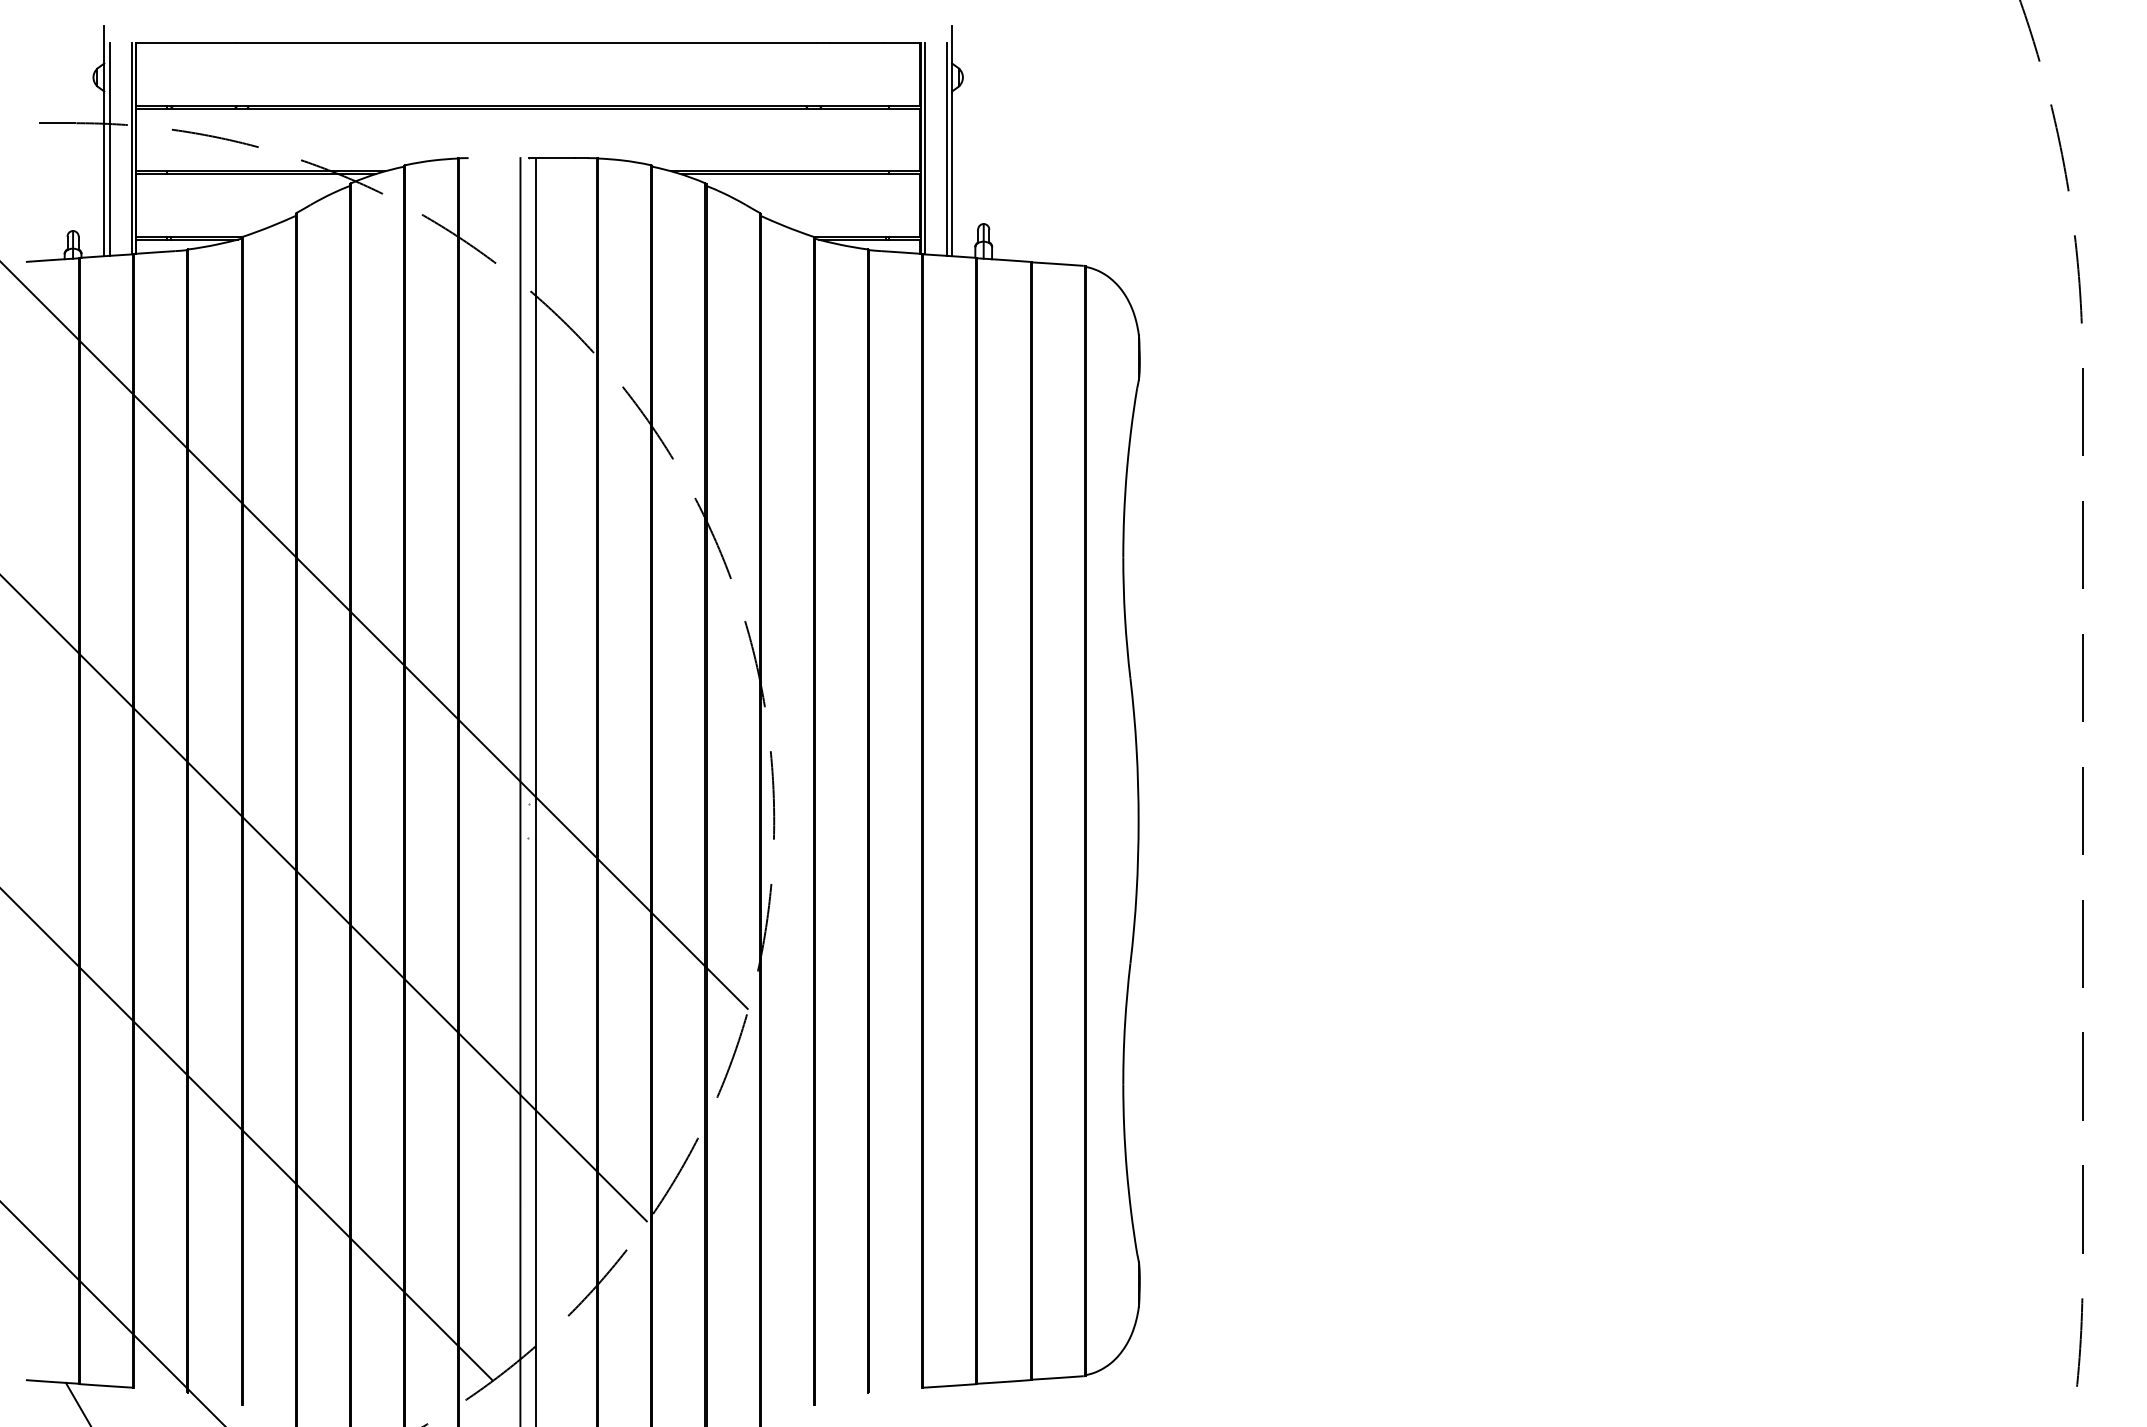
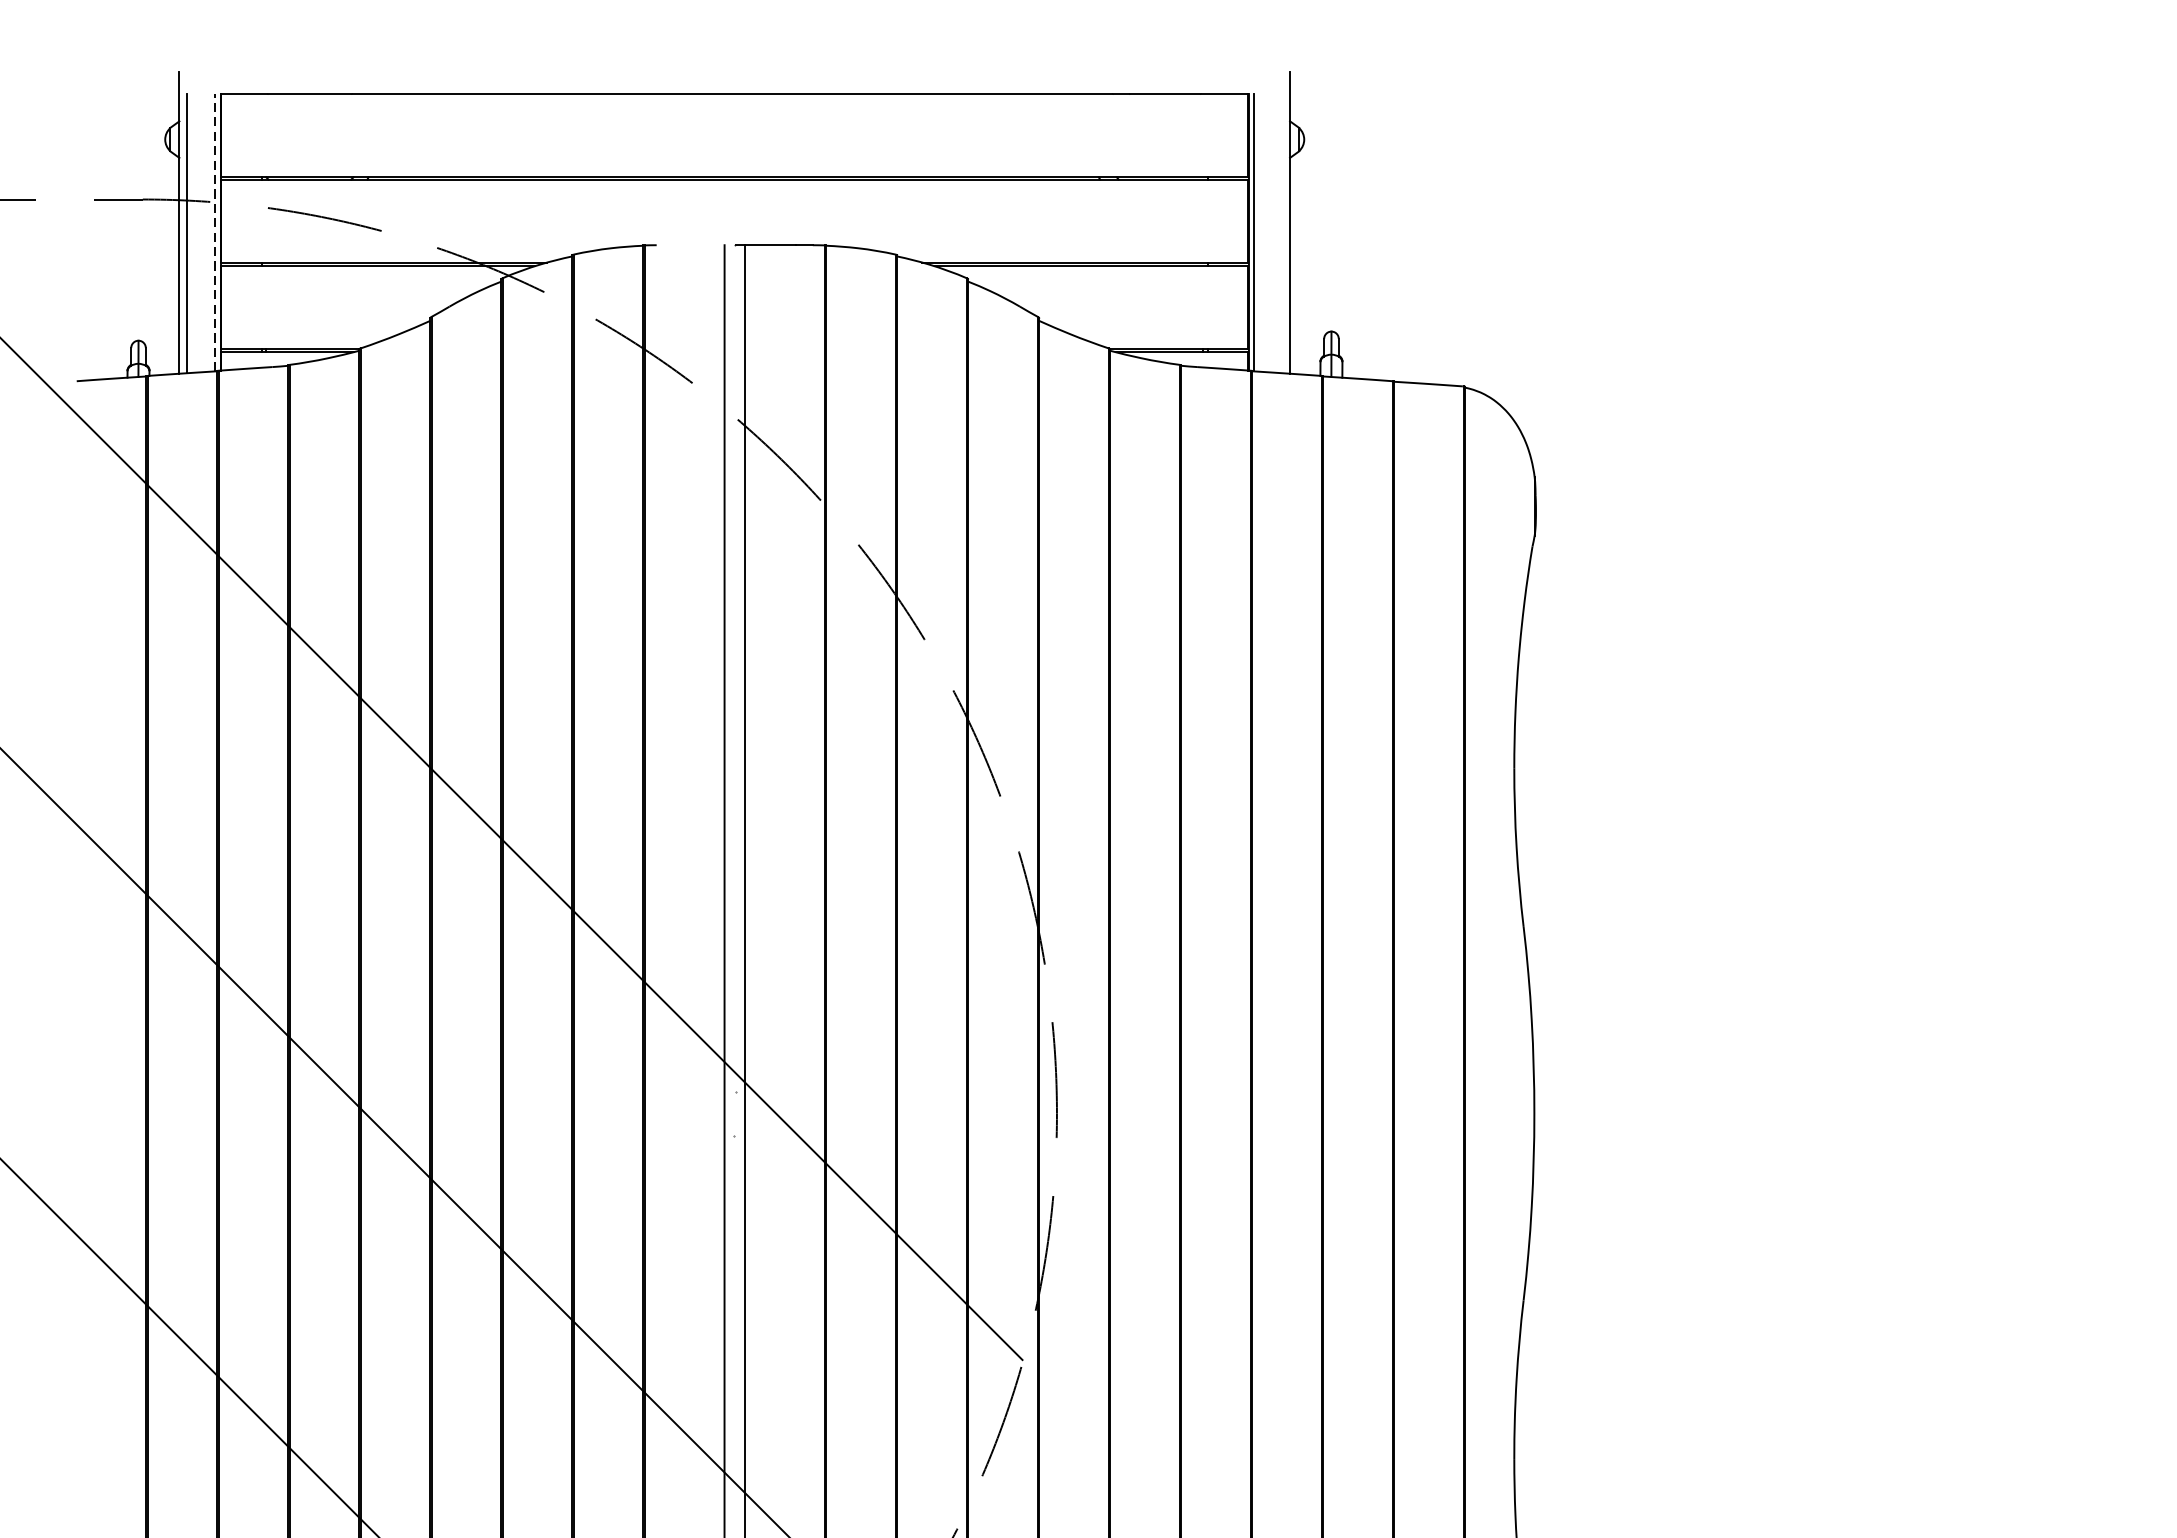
line: (131, 148) -> (215, 232), solid -> dashed
line: (946, 148) -> (1282, 232), removed

